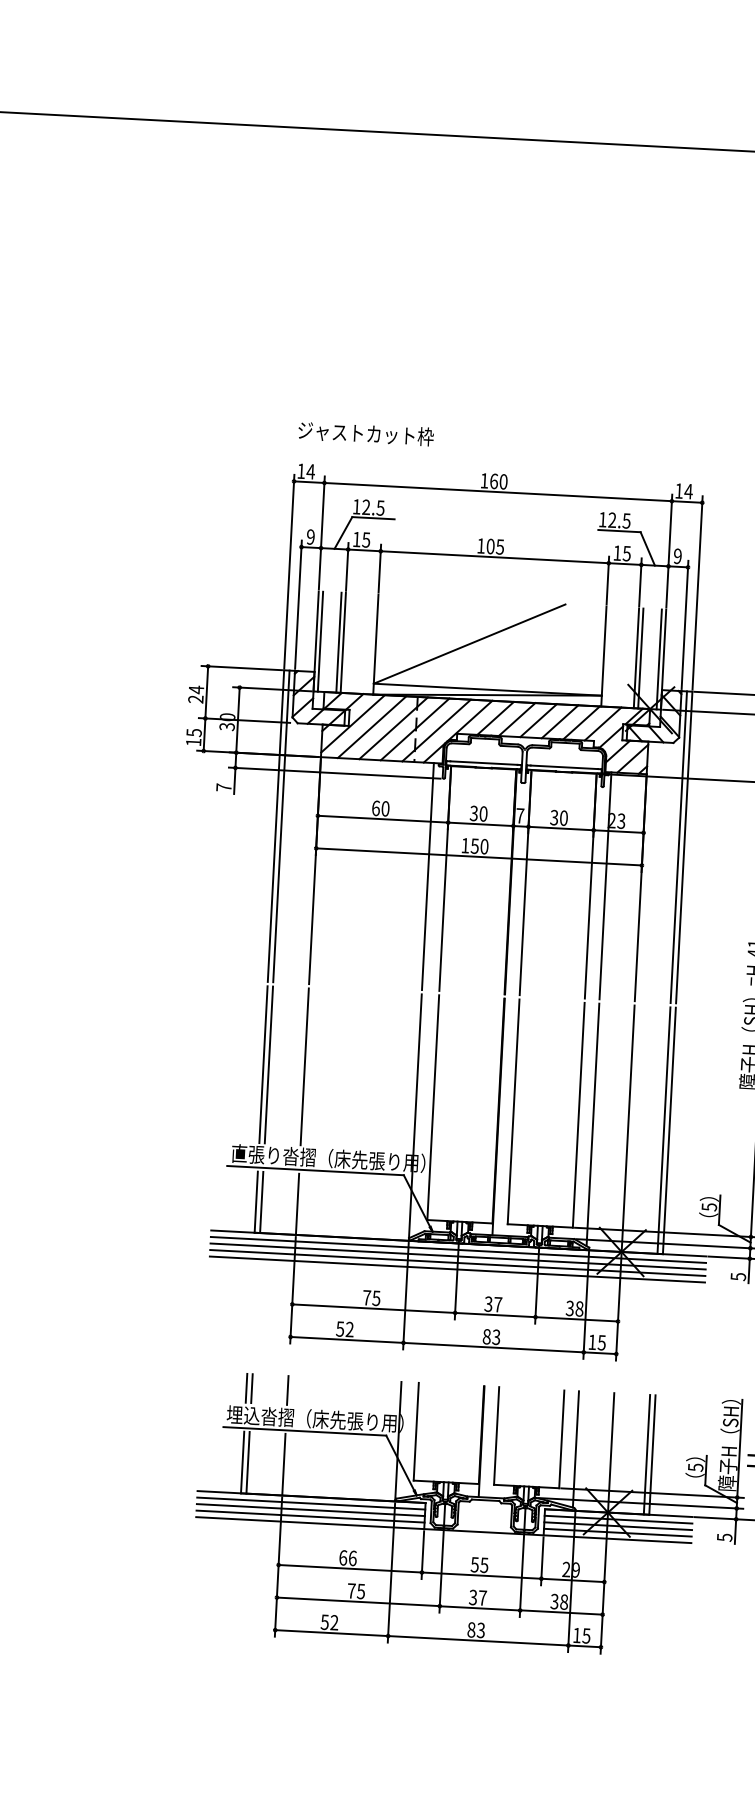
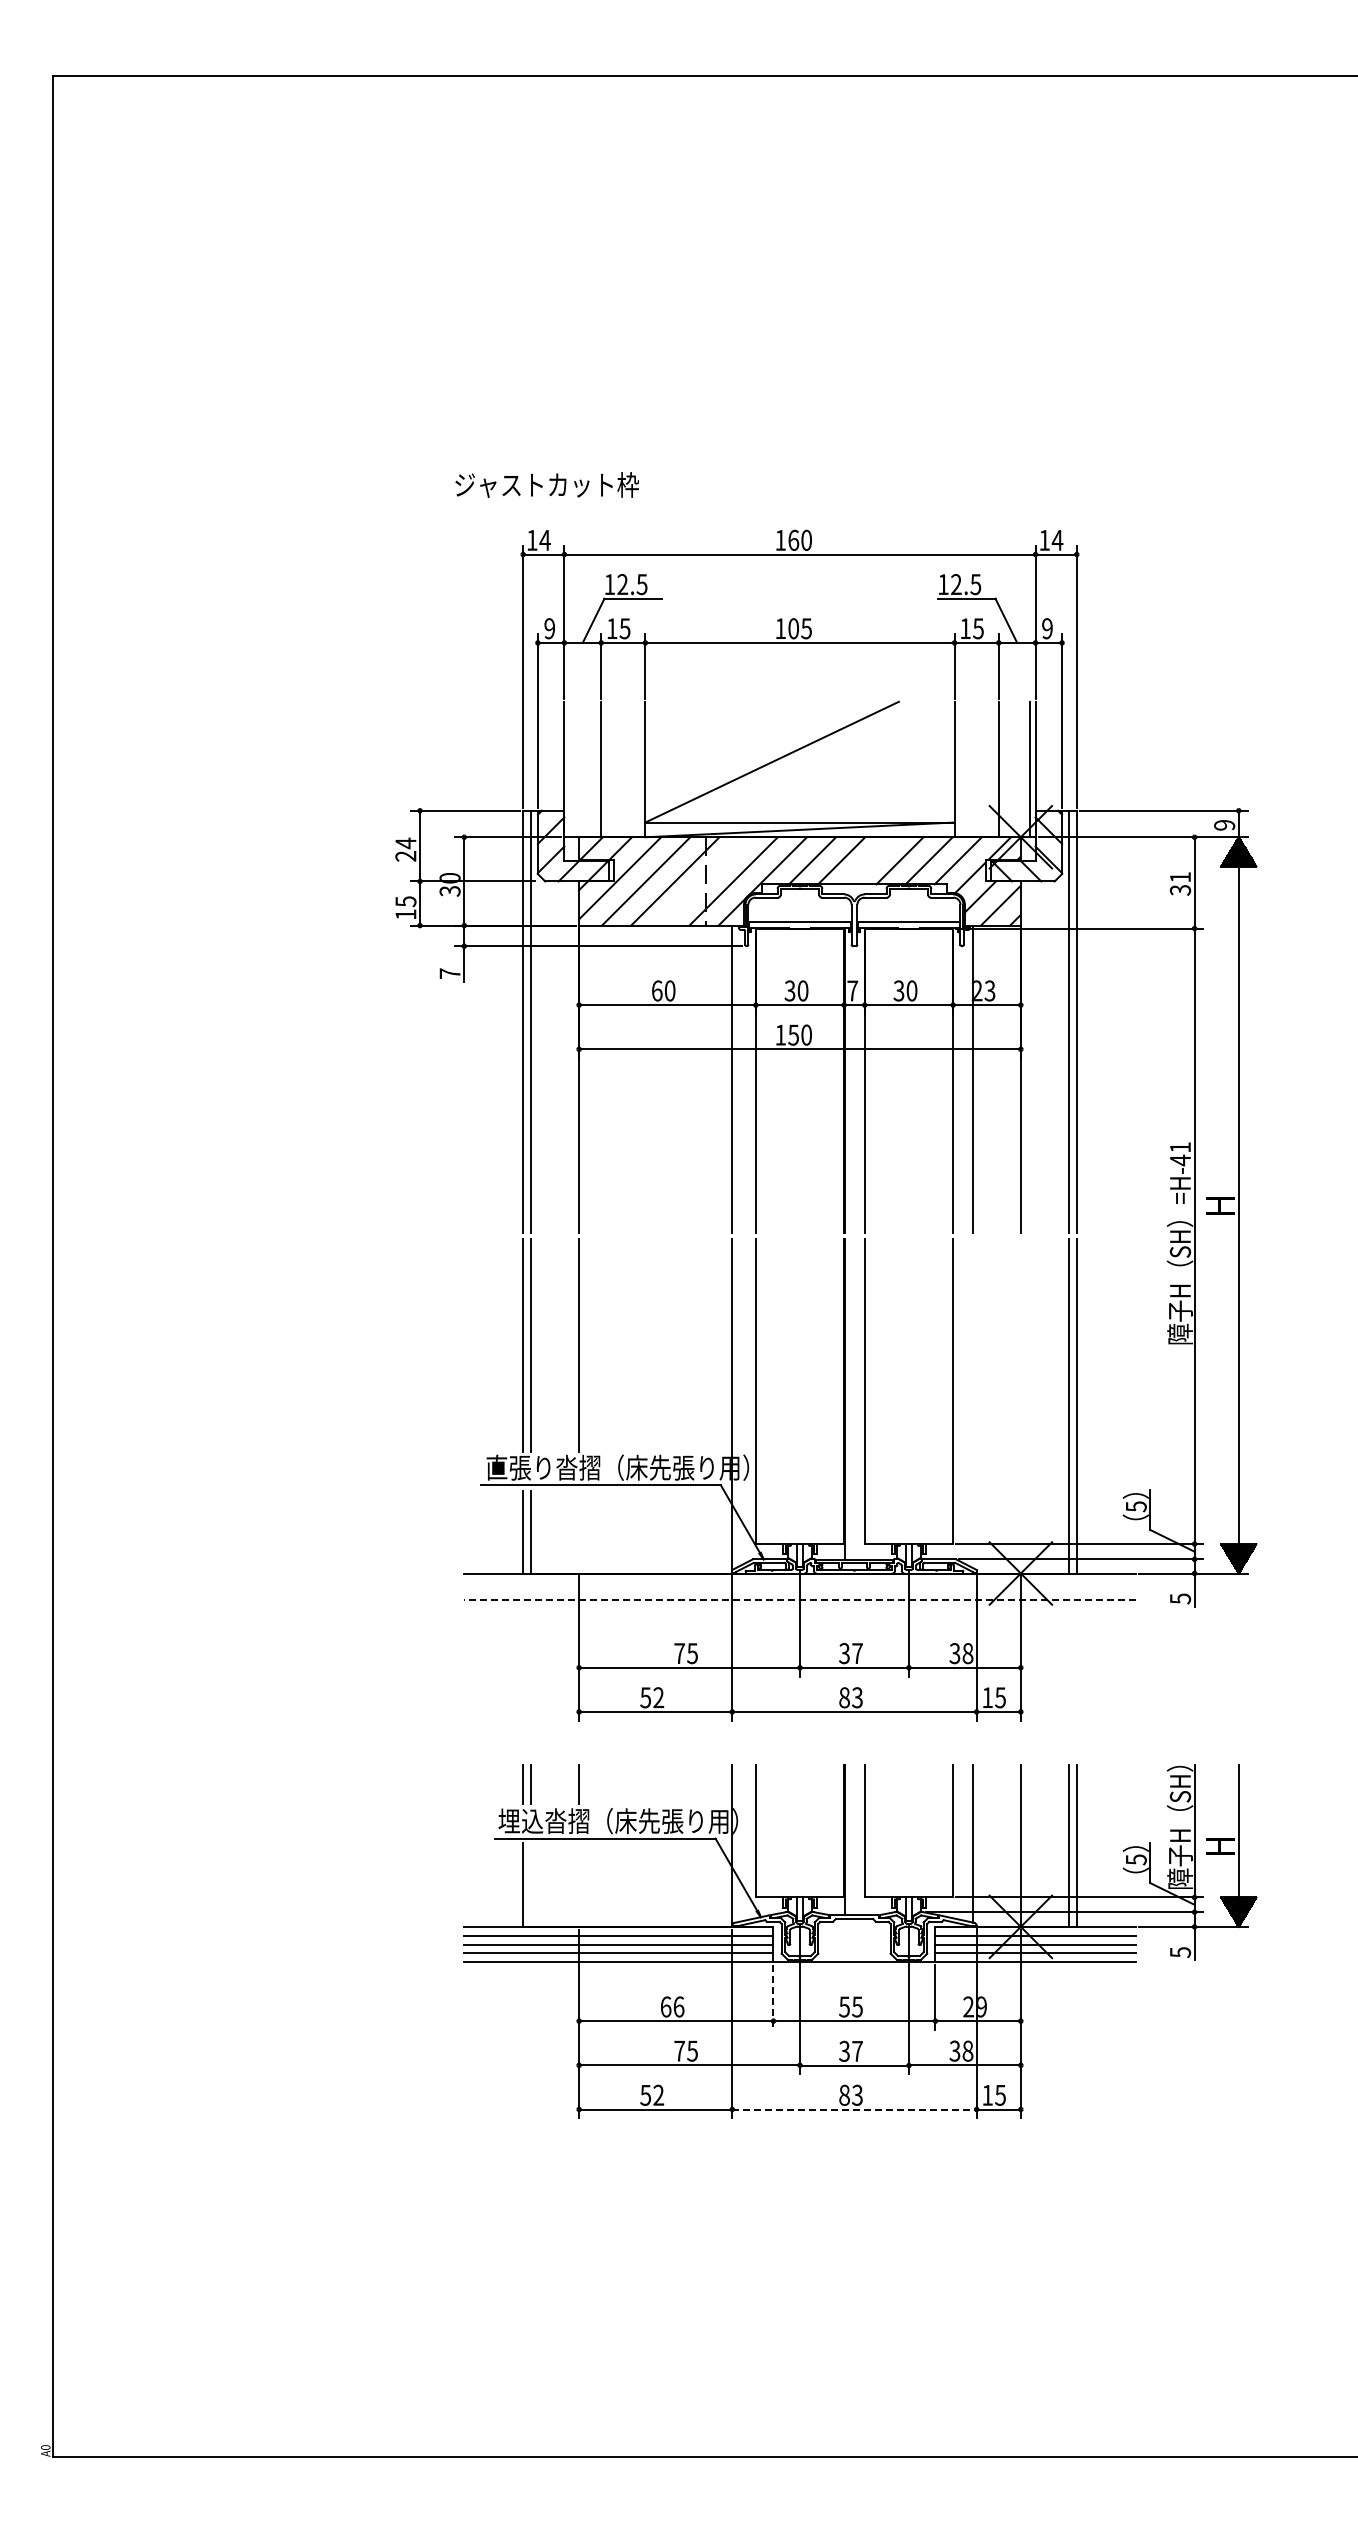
text: (365, 433) -> (546, 484), moved
line: (320, 641) -> (570, 769), removed
line: (339, 642) -> (595, 769), removed
line: (640, 658) -> (1004, 769), removed
line: (538, 720) -> (870, 860), removed
line: (415, 729) -> (704, 881), removed
line: (593, 1124) -> (973, 1403), removed
line: (627, 1128) -> (1020, 1406), removed
line: (297, 1203) -> (579, 1531), removed
line: (458, 1250) -> (799, 1582), removed
line: (457, 1256) -> (799, 1591), removed
line: (457, 1263) -> (799, 1600), solid -> dashed
line: (457, 1269) -> (799, 1608), removed
line: (248, 1462) -> (530, 1884), removed
line: (284, 1464) -> (579, 1884), removed
line: (422, 1555) -> (773, 1998), solid -> dashed
line: (478, 1640) -> (854, 2109), solid -> dashed

